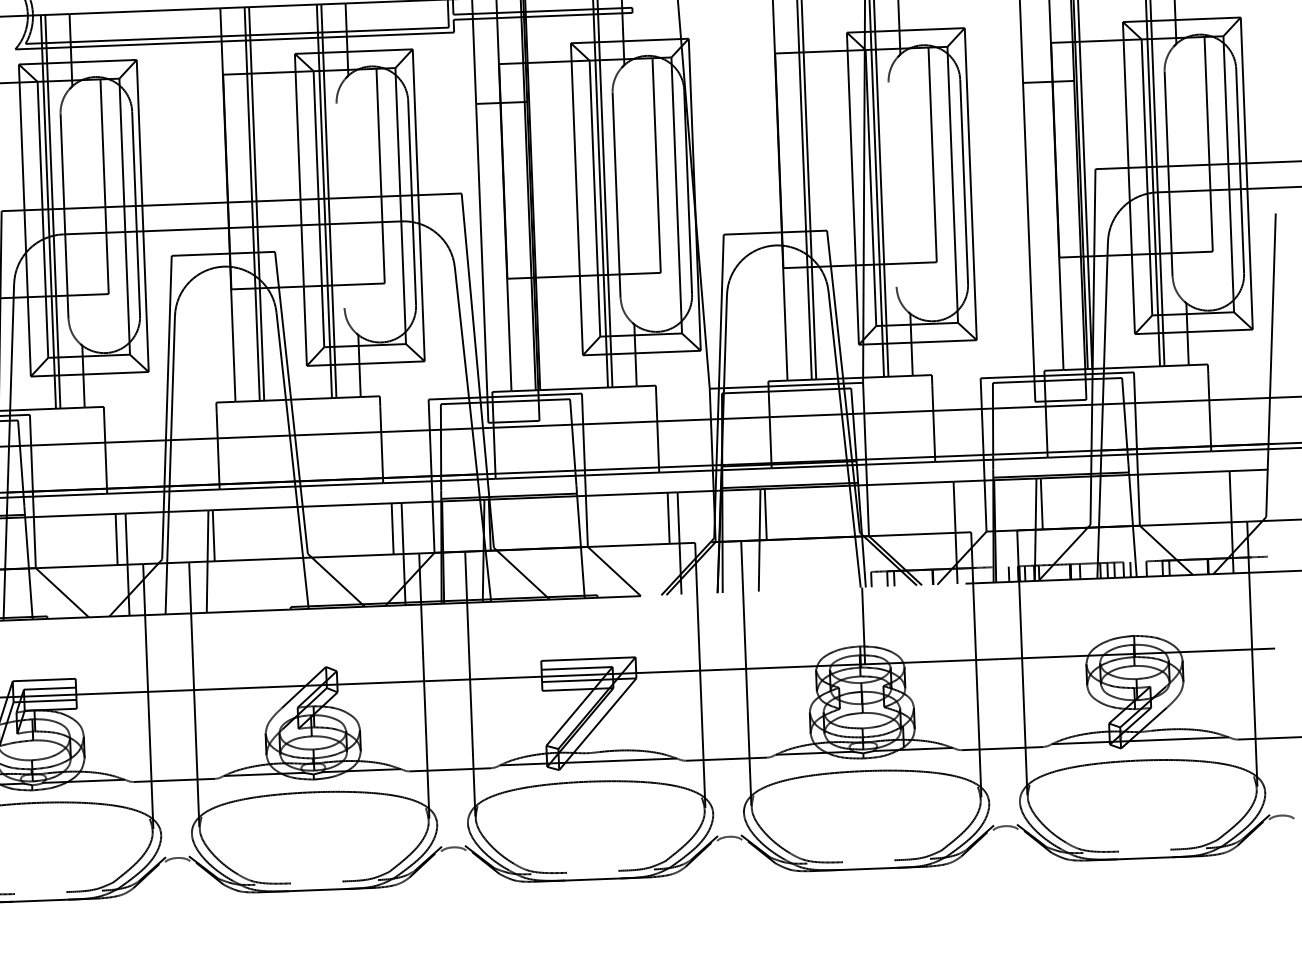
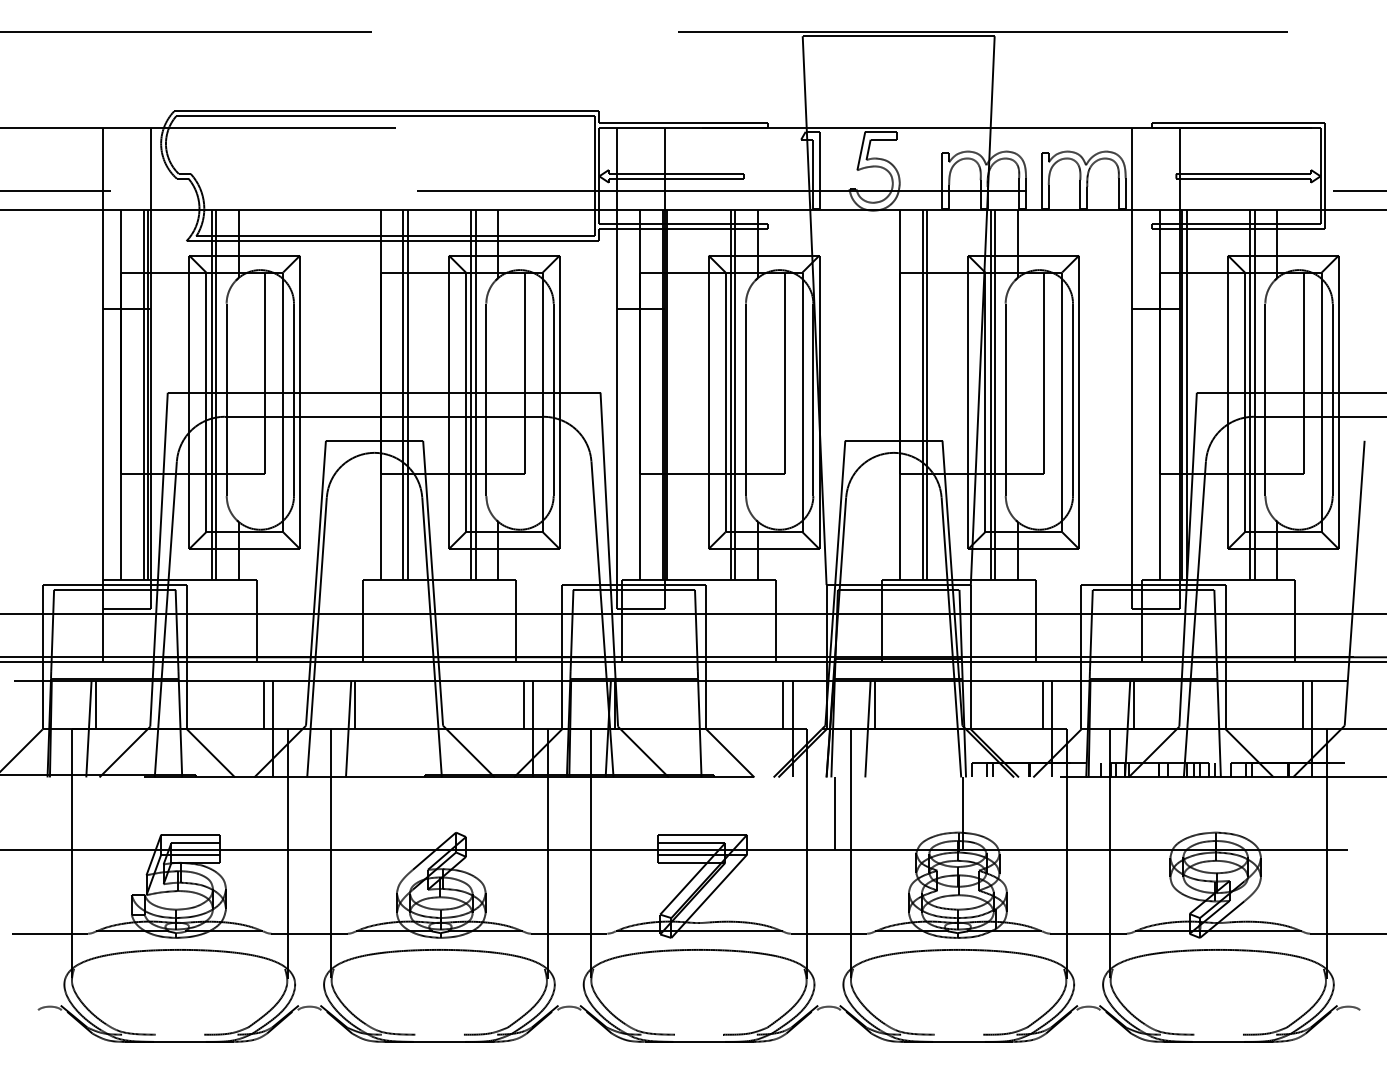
line: (892, 184) -> (1005, 399), added
line: (340, 205) -> (486, 399), added
line: (1220, 497) -> (1302, 705), added
line: (944, 507) -> (1042, 705), added
line: (727, 631) -> (834, 813), added

